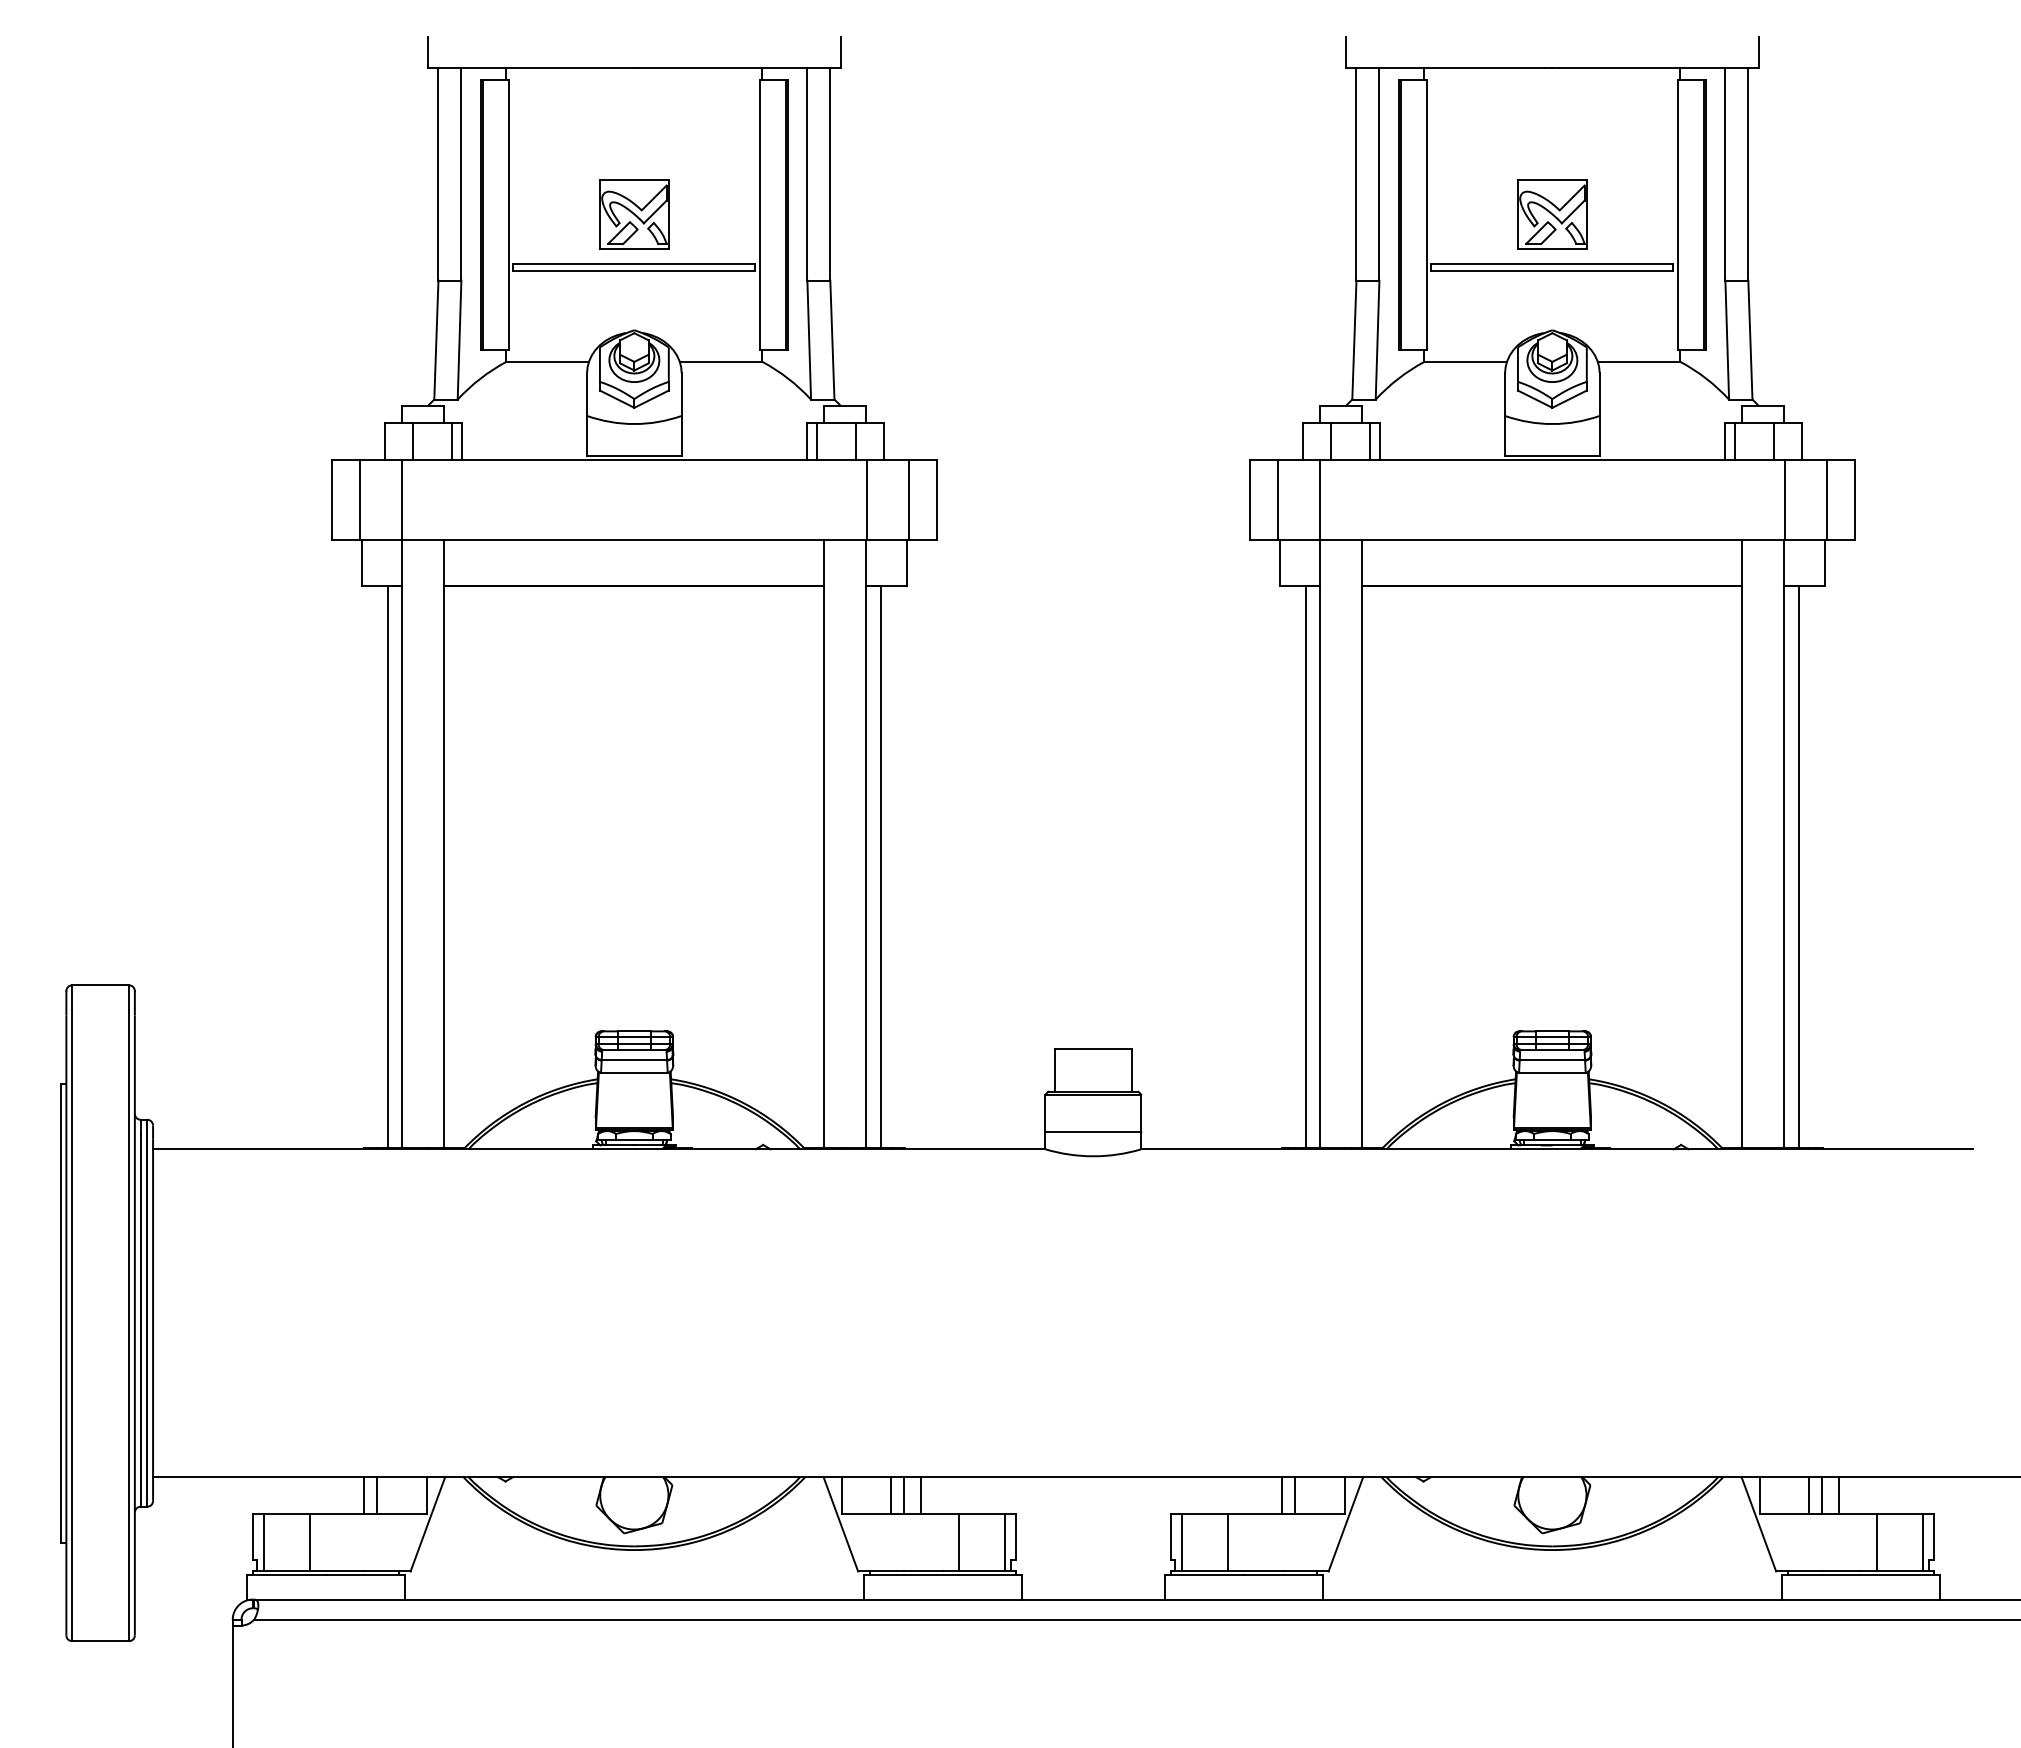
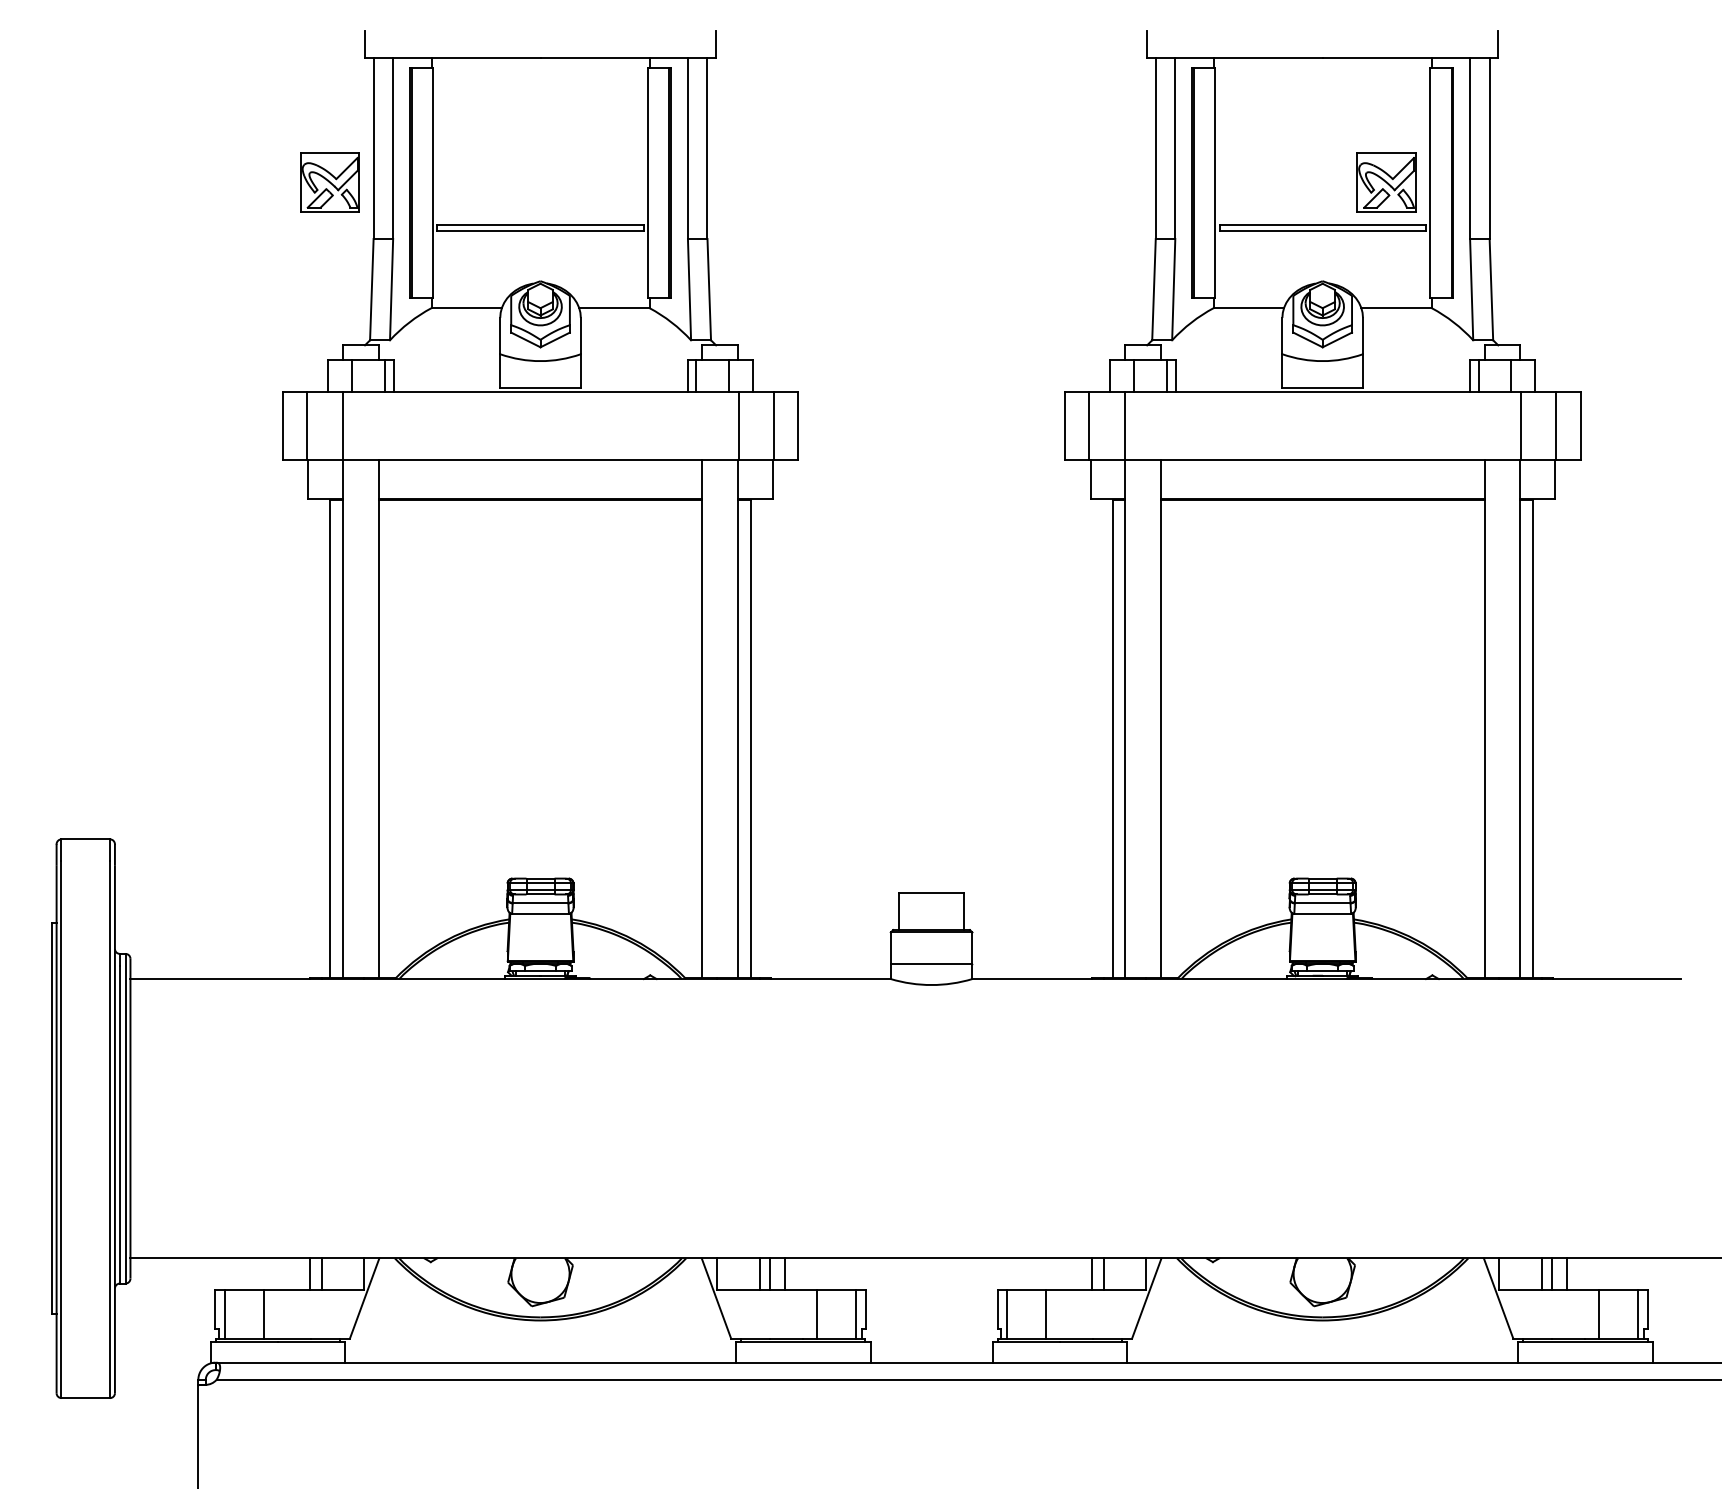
part: (634, 214) -> (330, 182), moved
part: (1552, 214) -> (1386, 182), moved

